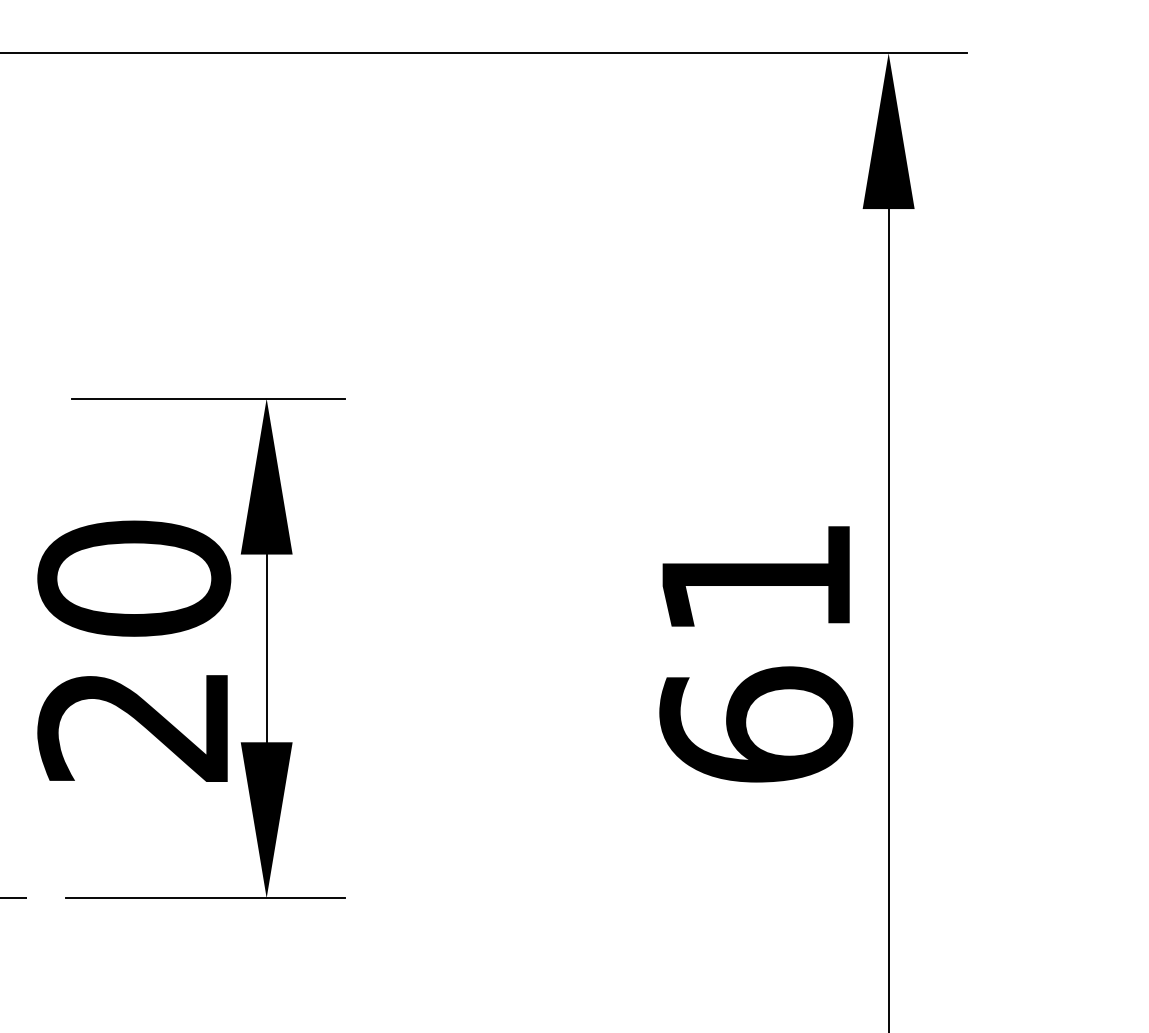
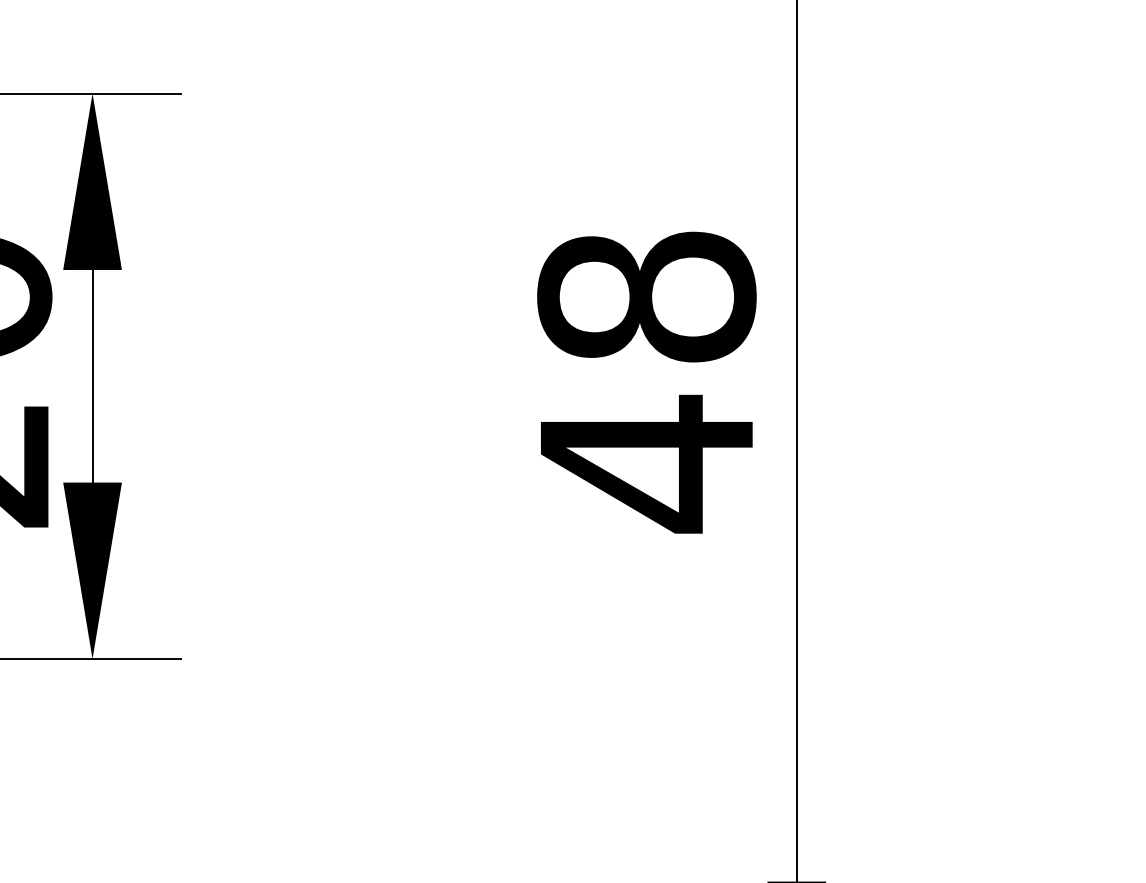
text: (756, 653) -> (647, 382), 61 -> 48

